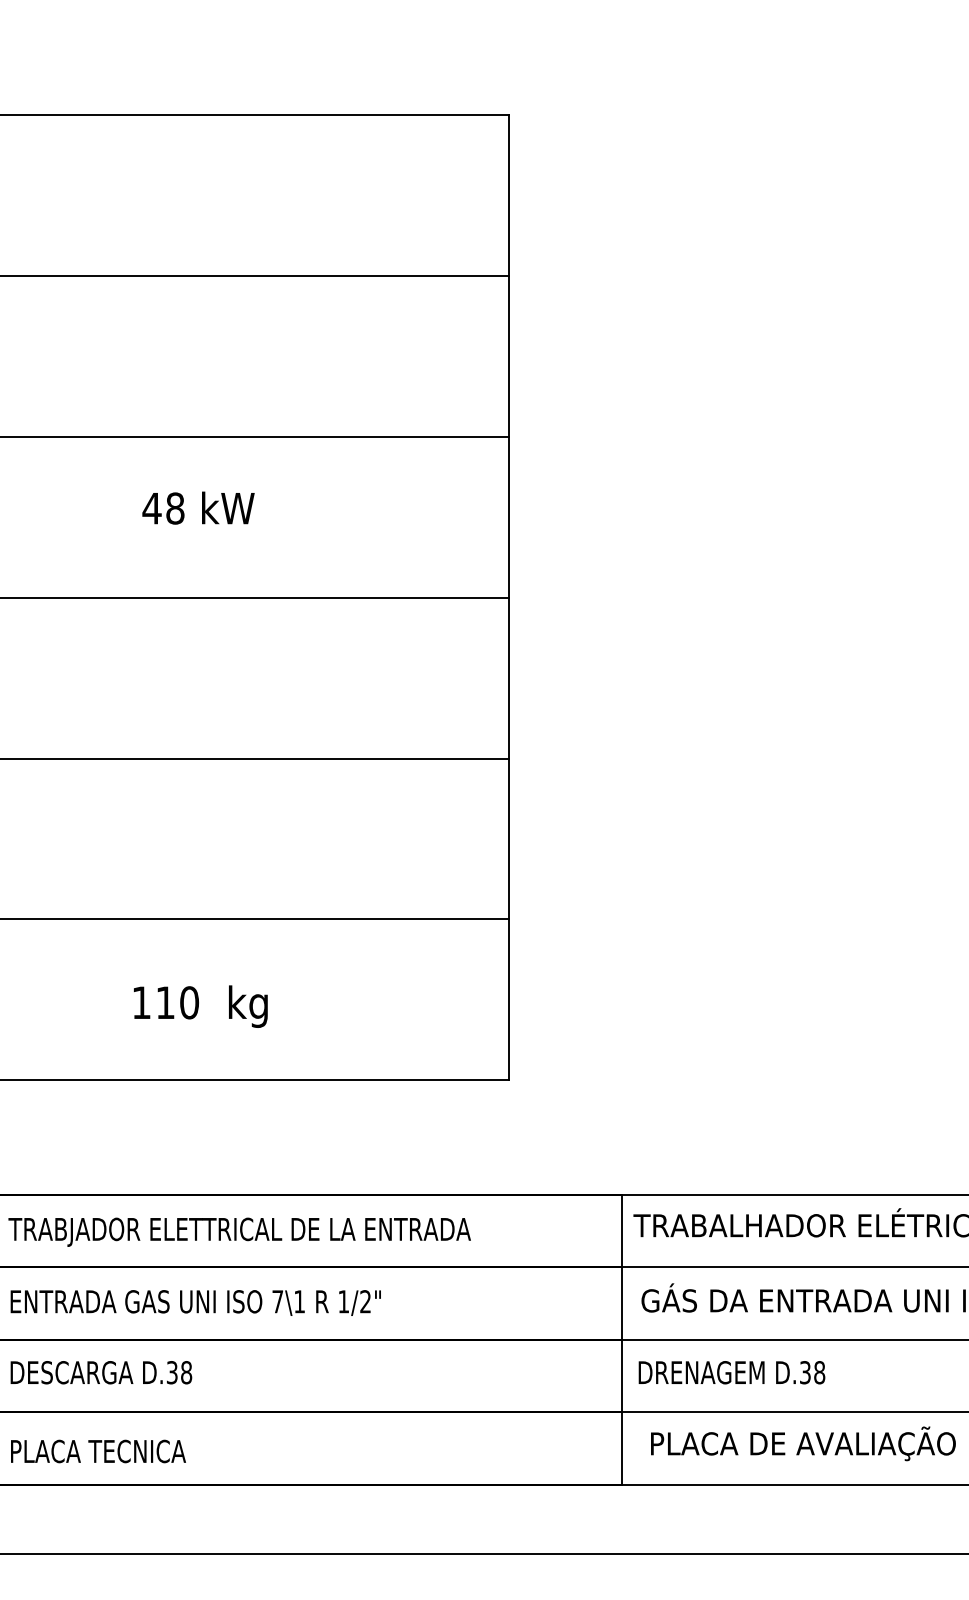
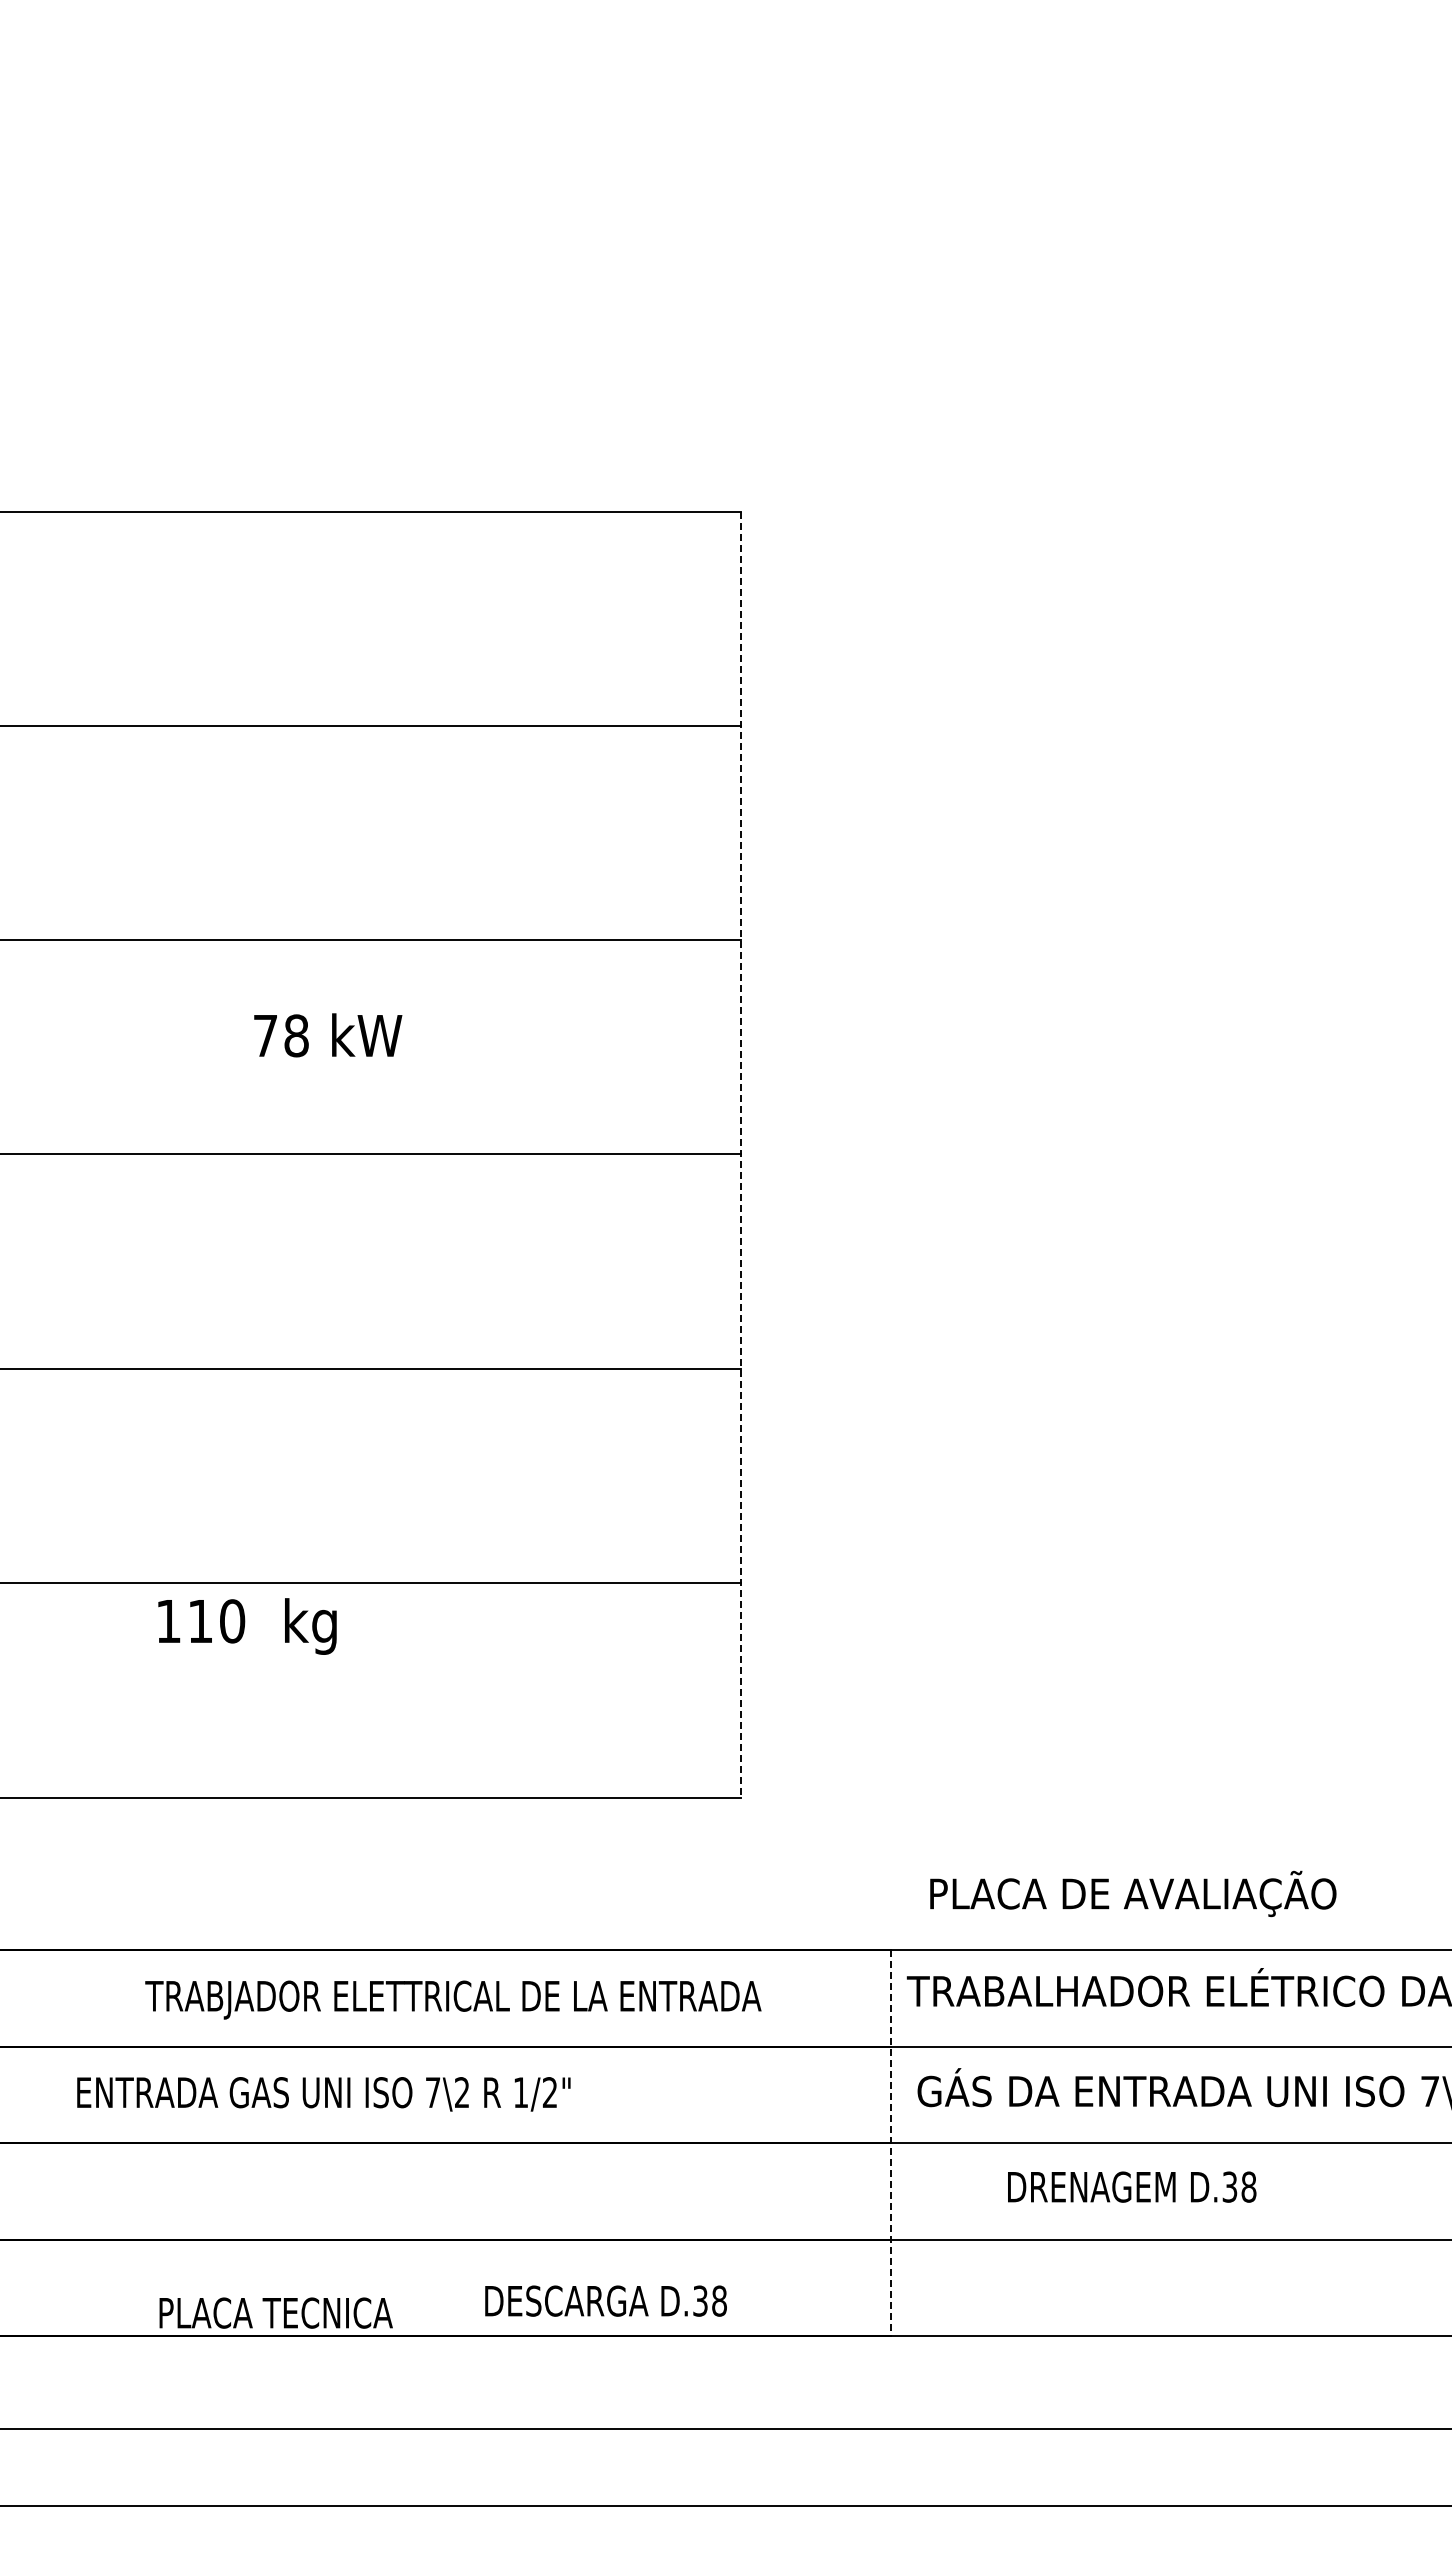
text: (152, 508) -> (265, 1035), 48 -> 78
line: (509, 598) -> (741, 1155), solid -> dashed
text: (200, 1006) -> (247, 1626), moved
text: (239, 1231) -> (453, 1999), moved
text: (299, 1301) -> (461, 2092), 7\1 -> 7\2
line: (621, 1339) -> (891, 2143), solid -> dashed
text: (100, 1372) -> (605, 2300), moved
text: (732, 1372) -> (1132, 2186), moved
text: (803, 1443) -> (1133, 1893), moved
text: (97, 1451) -> (275, 2312), moved

